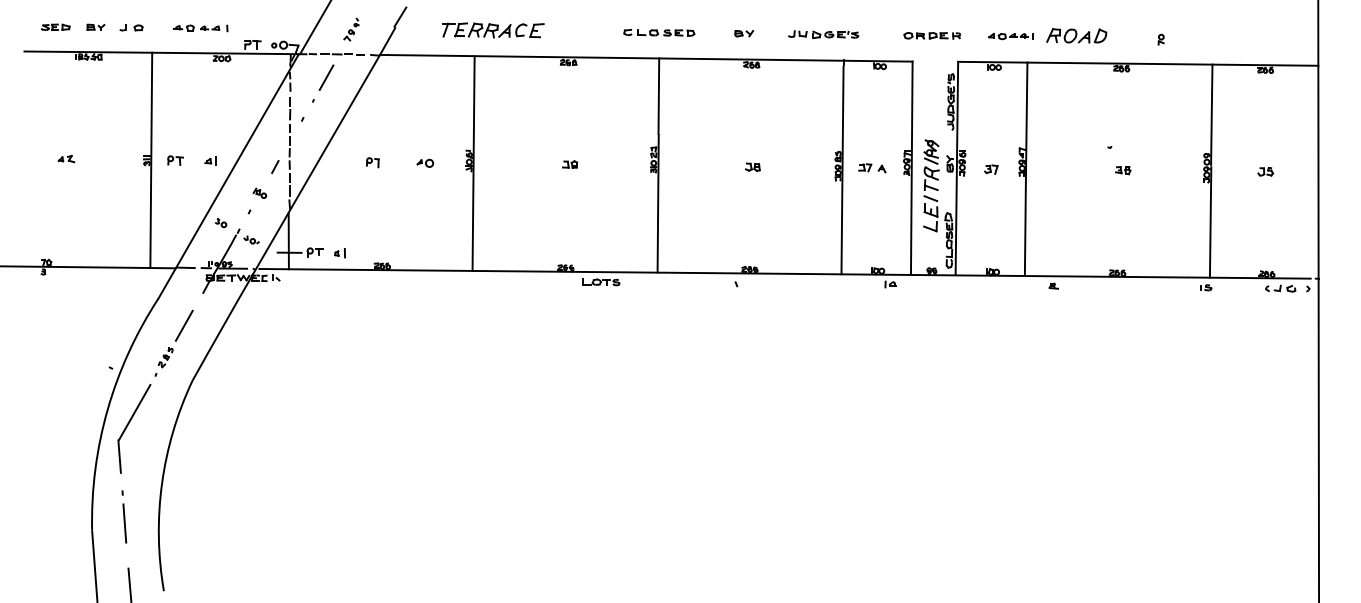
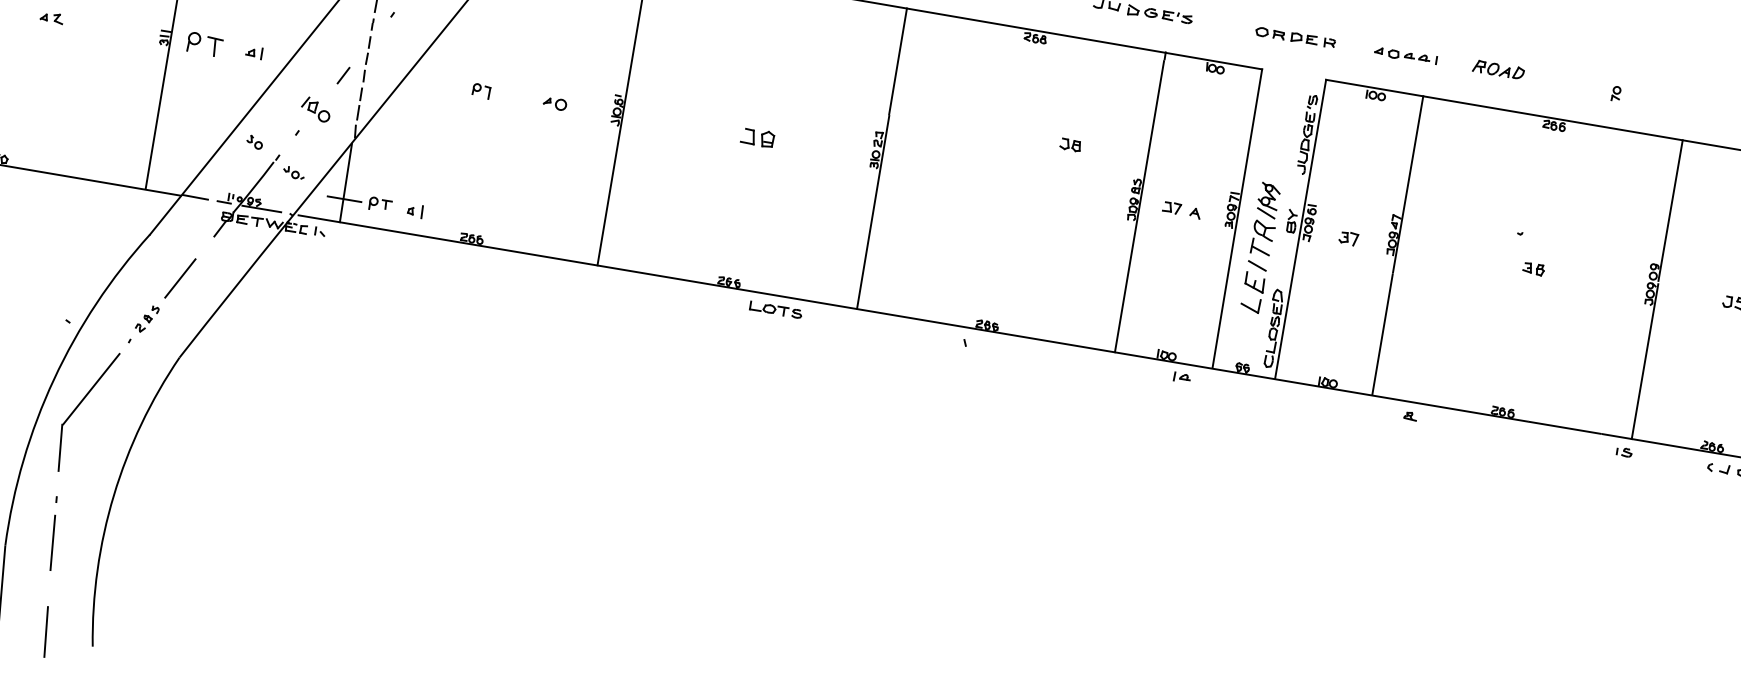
part: (1076, 35) -> (1498, 69), size x0.6
part: (175, 160) -> (204, 44), size x1.6
part: (570, 164) -> (758, 137), size x1.6
part: (752, 166) -> (1070, 143), moved
part: (259, 192) -> (315, 107), size x1.6

